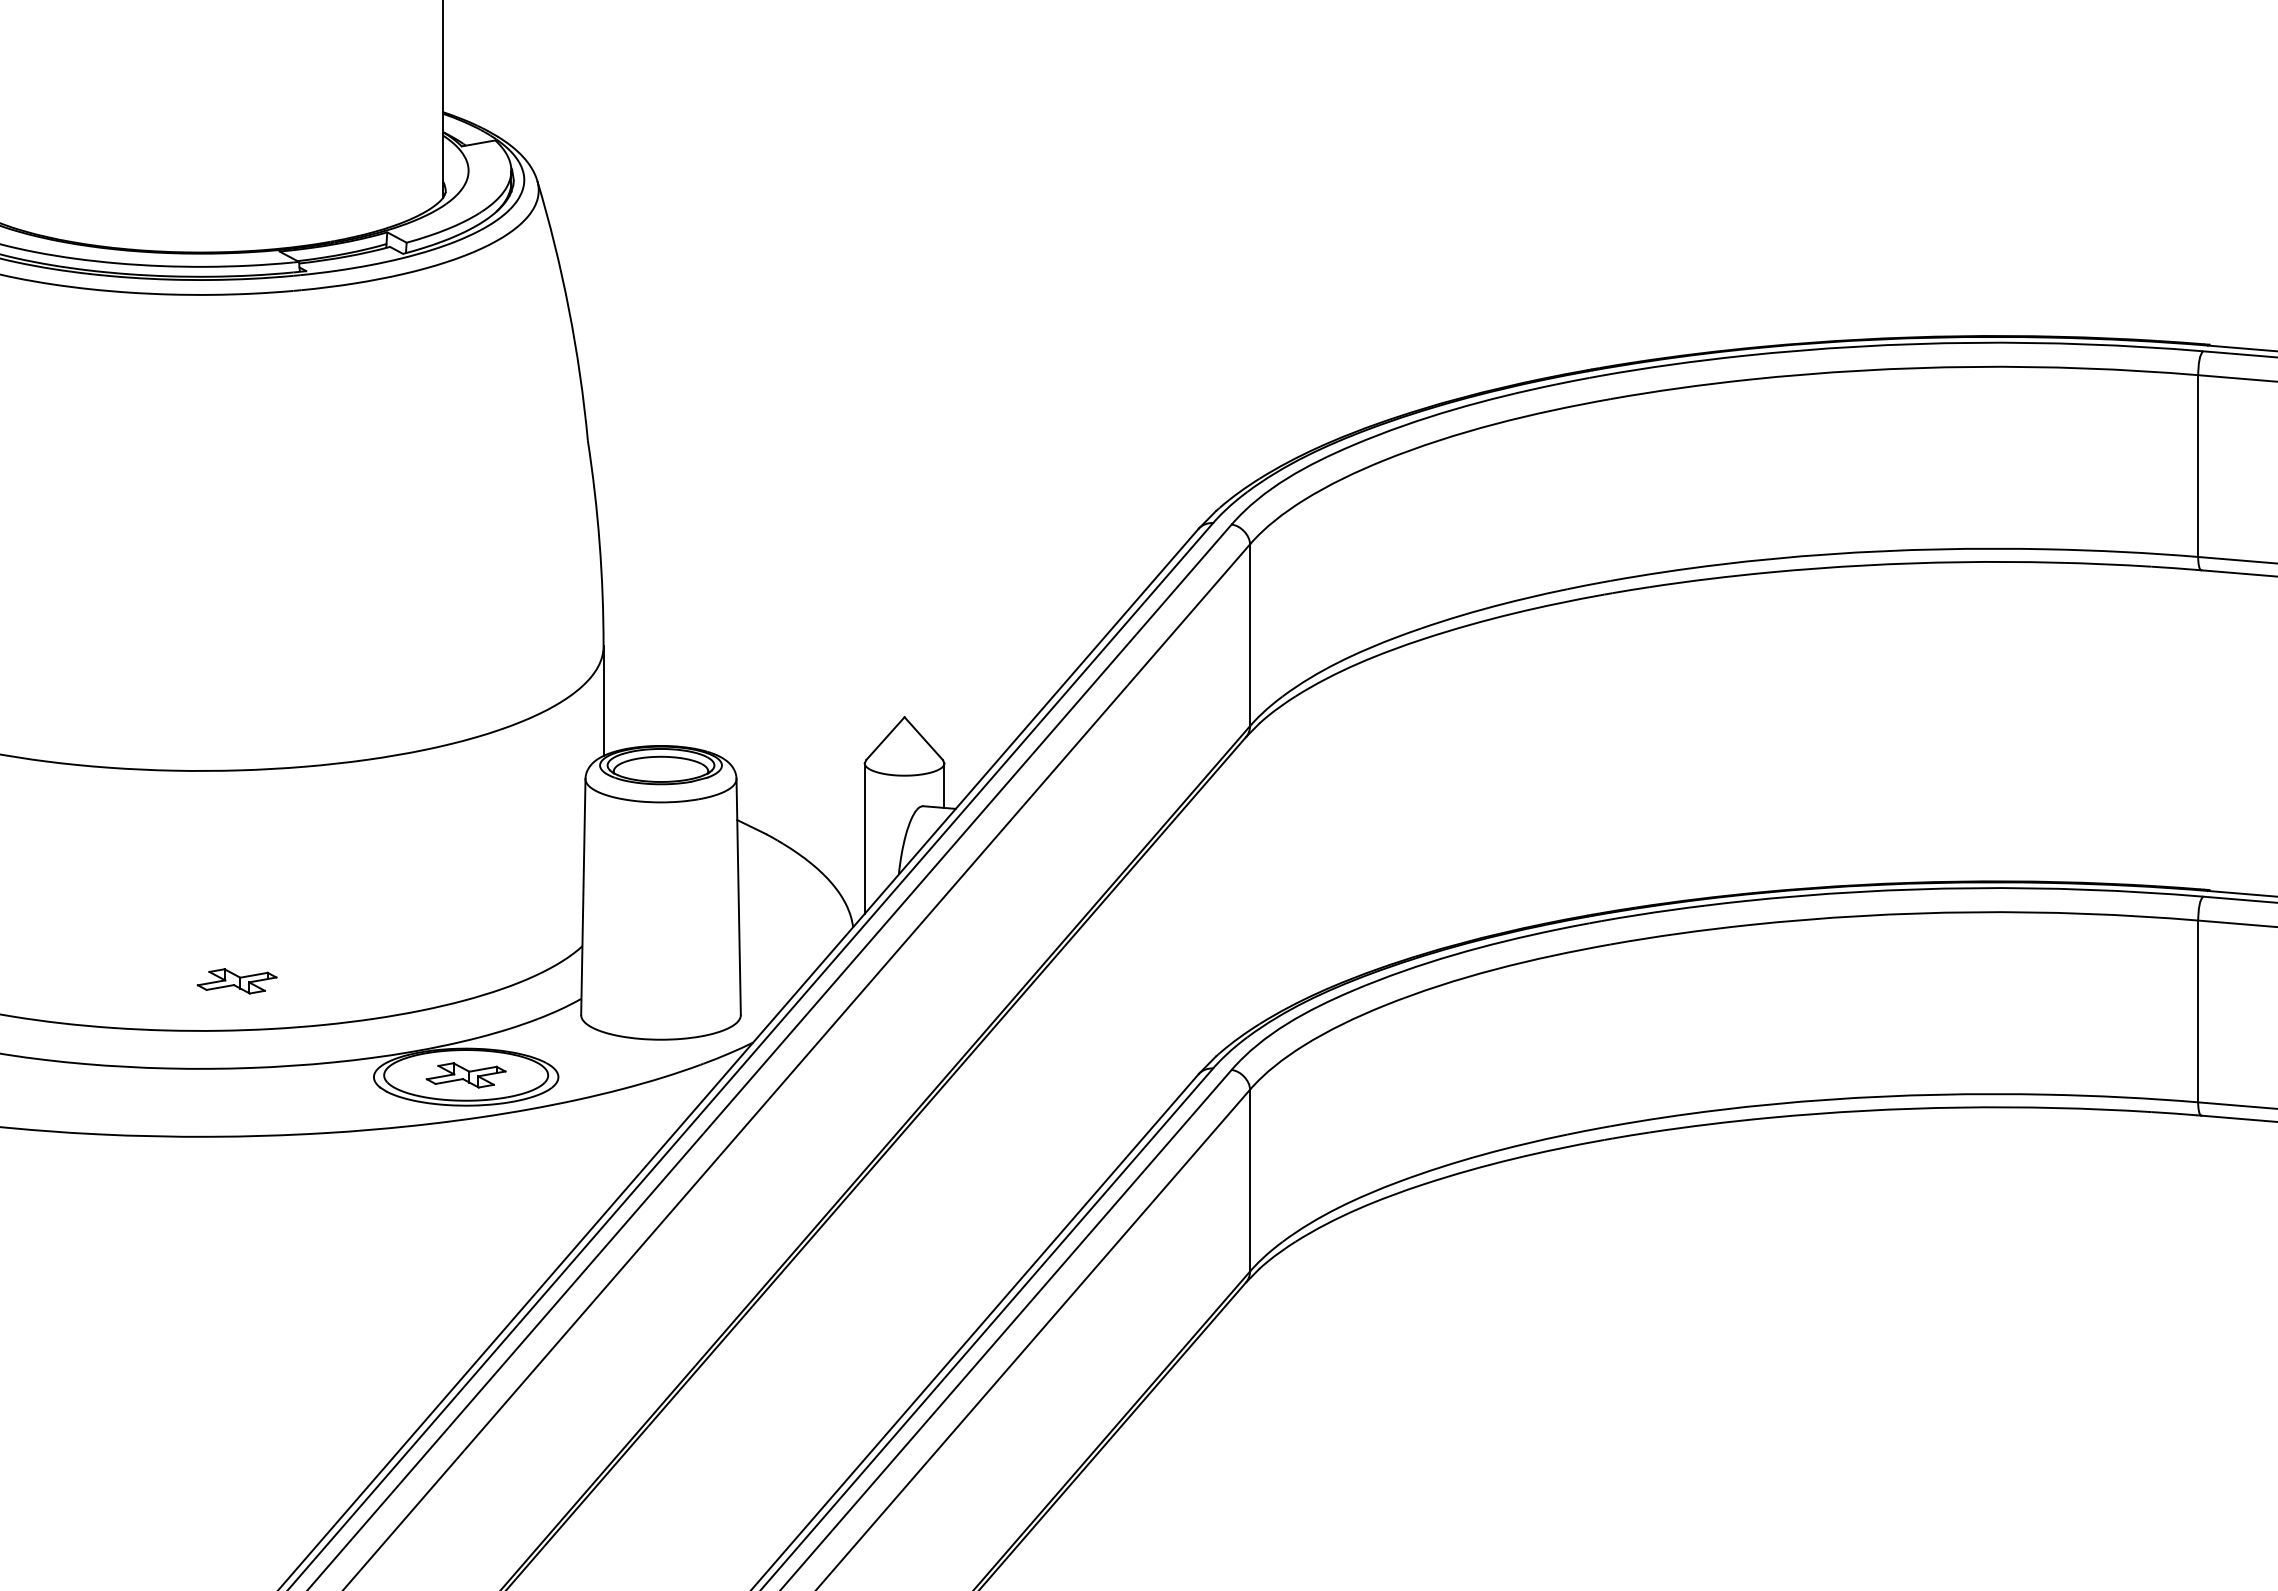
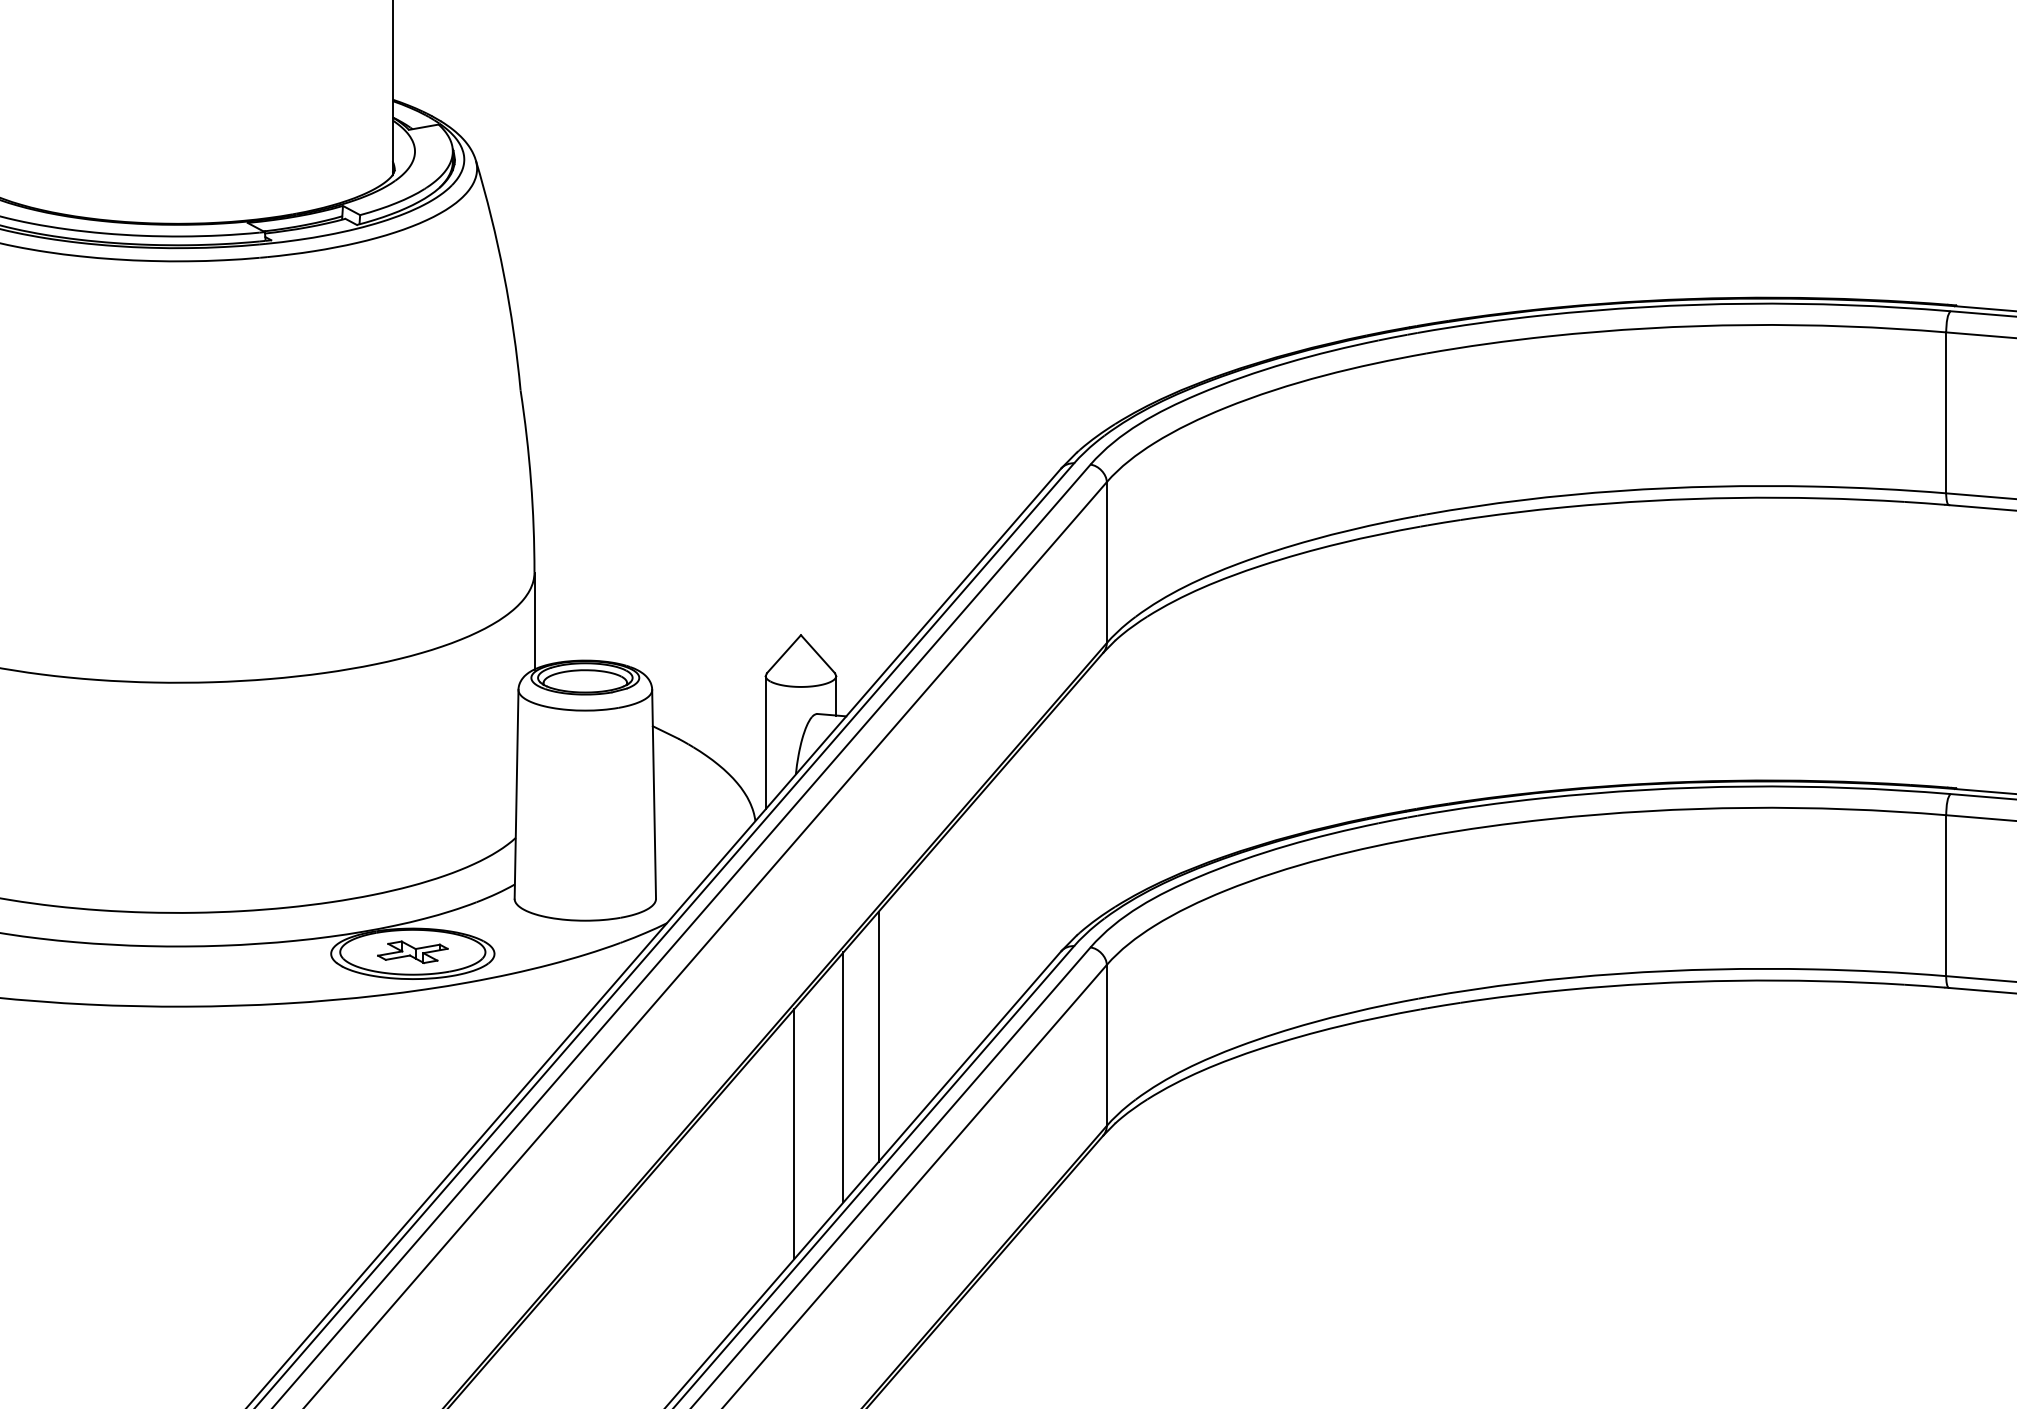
part: (236, 981) -> (209, 869), removed
line: (992, 1170) -> (878, 1036), added
line: (952, 1216) -> (843, 1077), added
line: (897, 1280) -> (794, 1133), added

